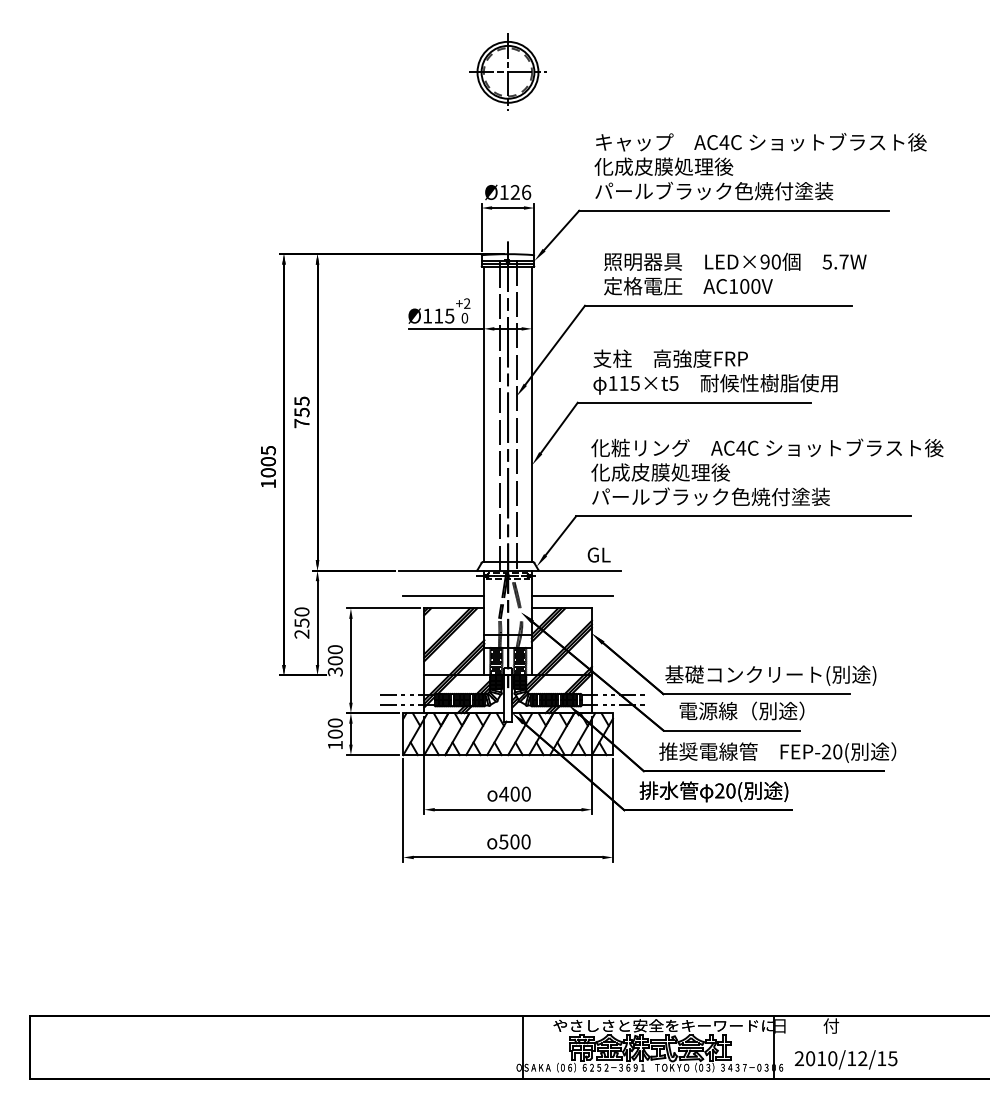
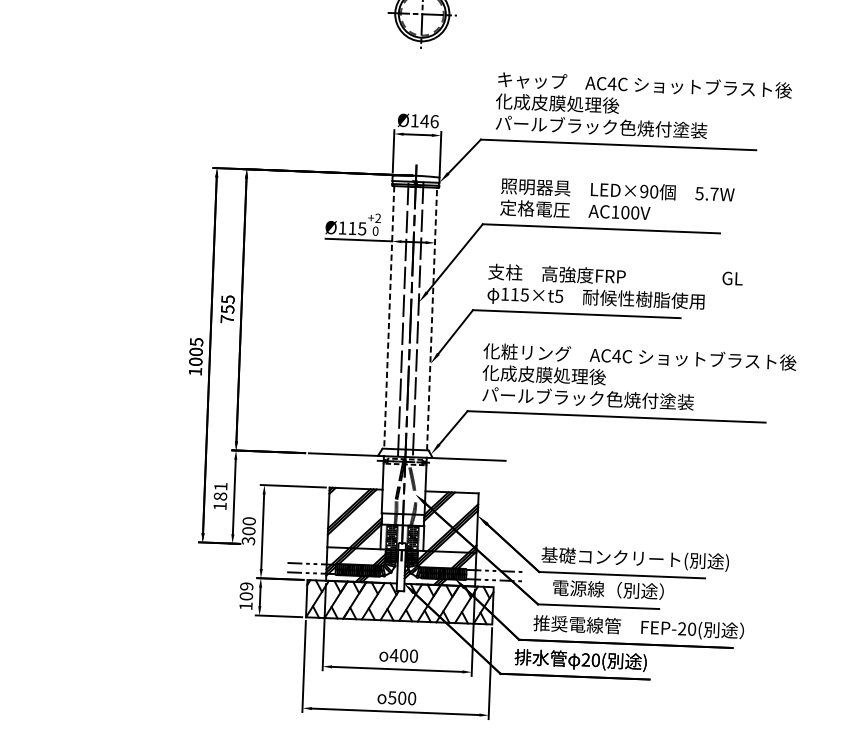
text: (515, 192) -> (424, 121), Ø126 -> Ø146
line: (483, 414) -> (388, 317), solid -> dashed
line: (532, 414) -> (432, 319), solid -> dashed
text: (598, 554) -> (732, 278), moved
line: (443, 595) -> (347, 476), removed
line: (572, 595) -> (461, 481), removed
text: (301, 622) -> (220, 495), 250 -> 181
text: (335, 722) -> (246, 586), 100 -> 109

